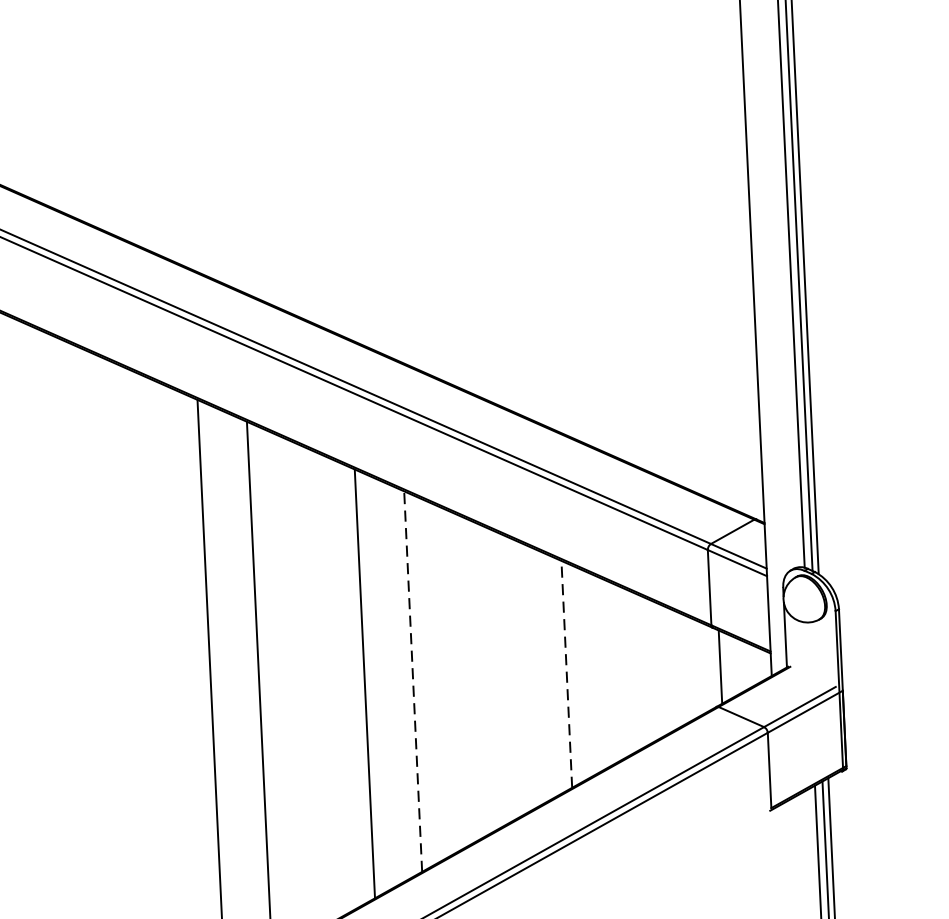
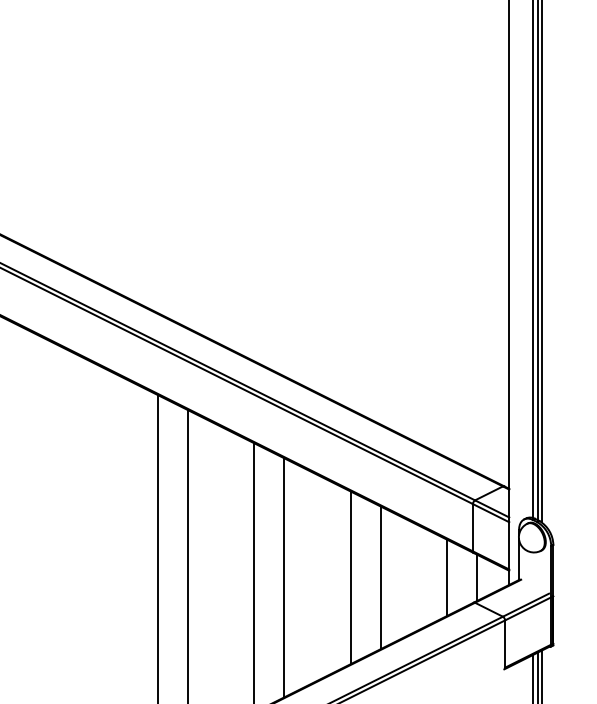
line: (672, 668) -> (447, 577), added
line: (566, 673) -> (380, 577), dashed -> solid
line: (518, 676) -> (350, 577), added
line: (413, 681) -> (284, 577), dashed -> solid

